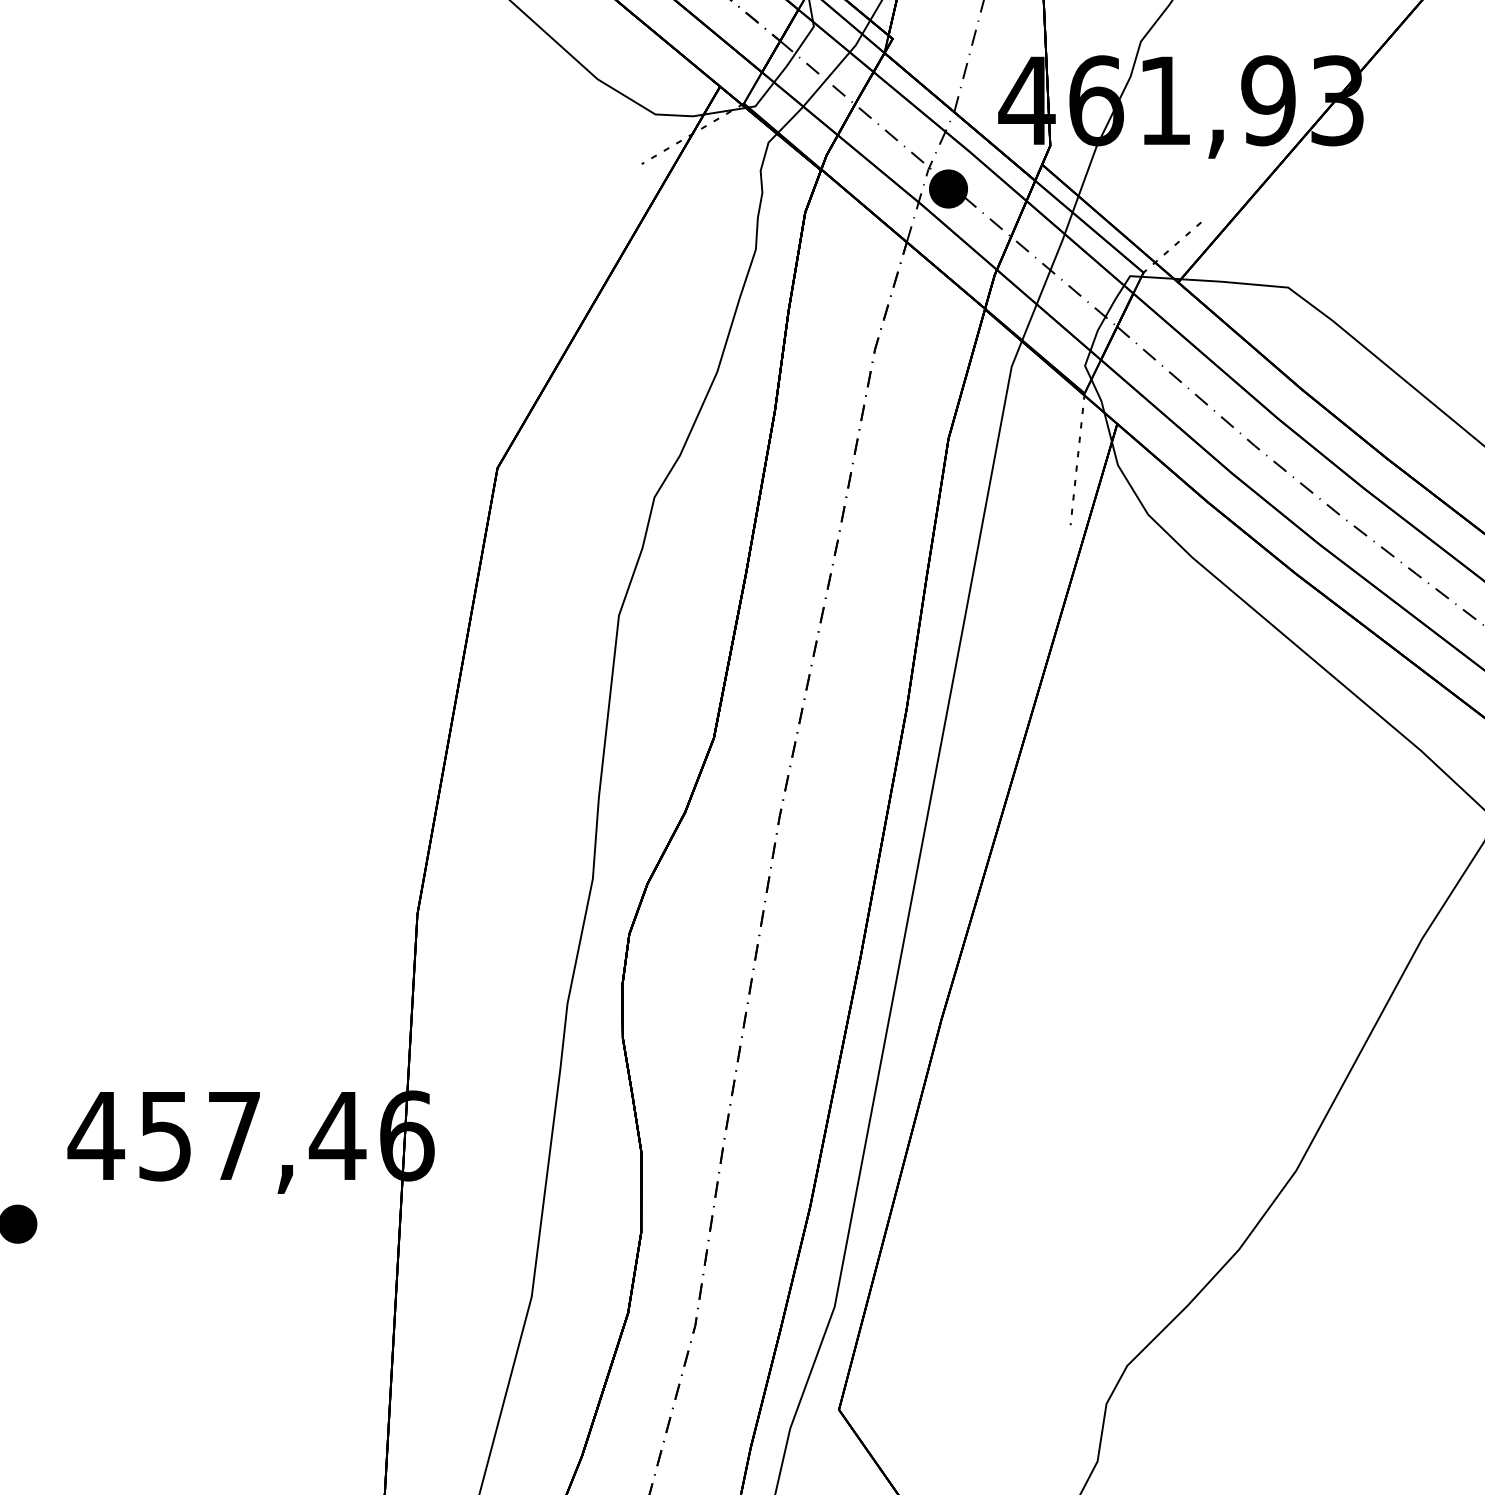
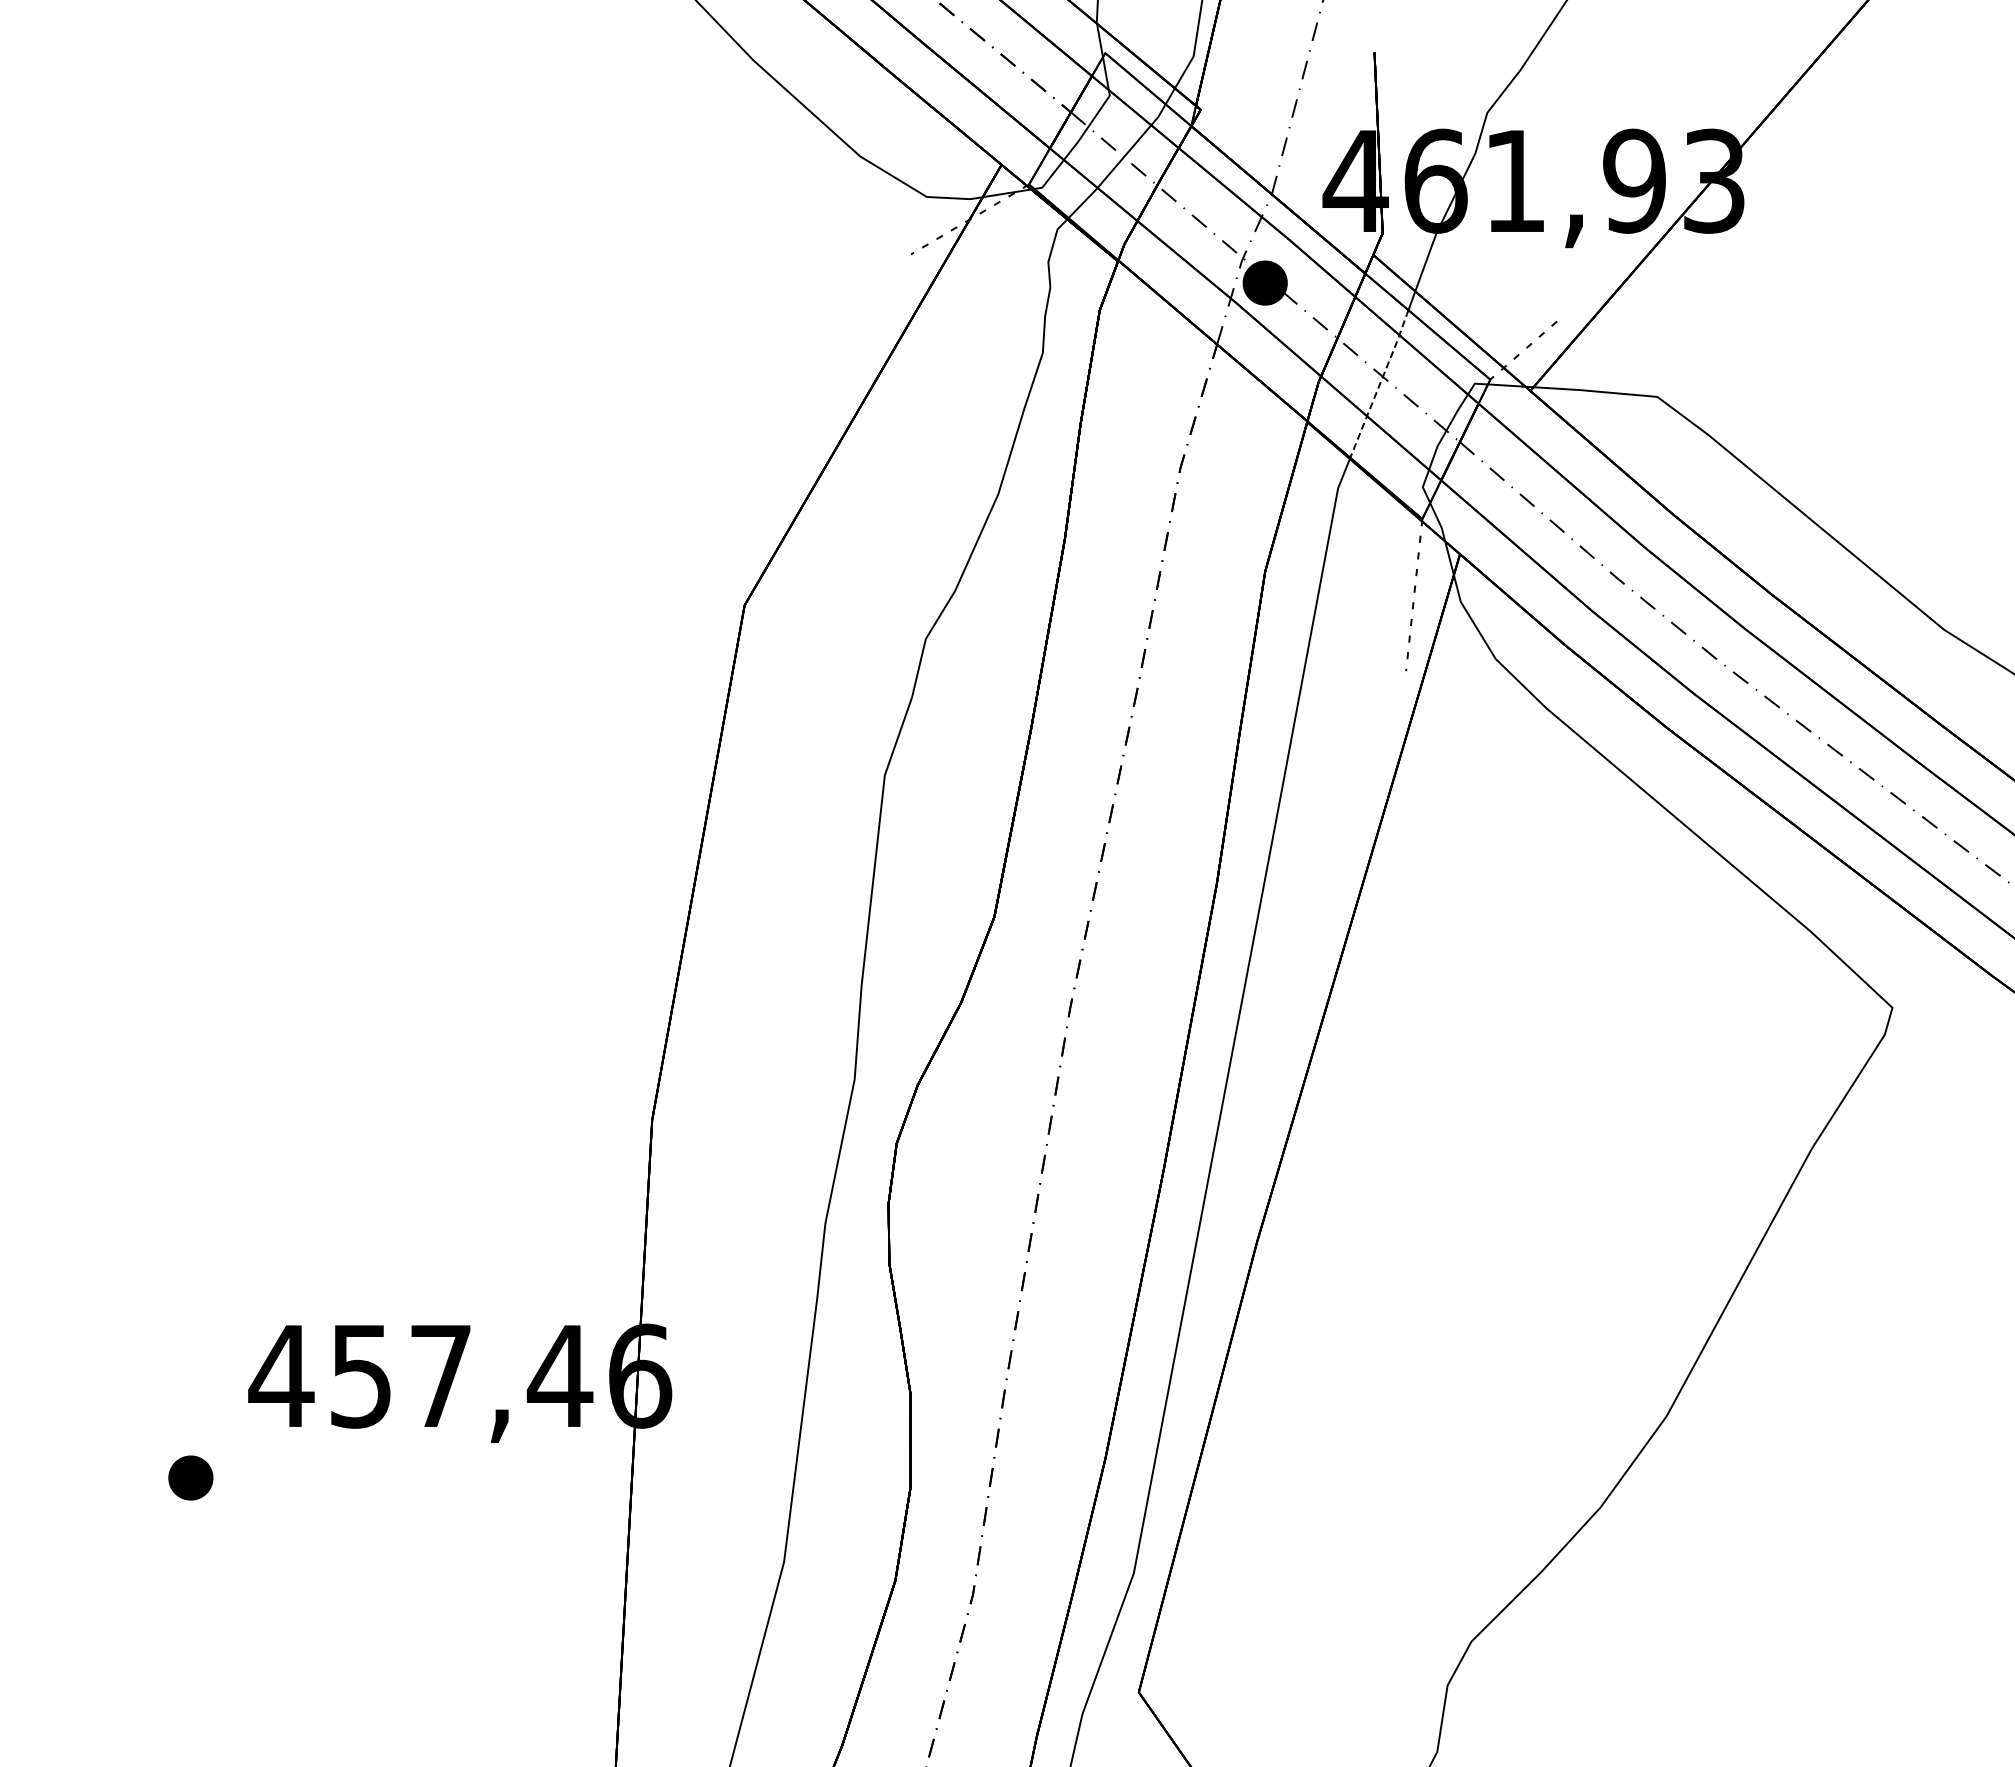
line: (1048, 276) -> (1380, 383), solid -> dashed

